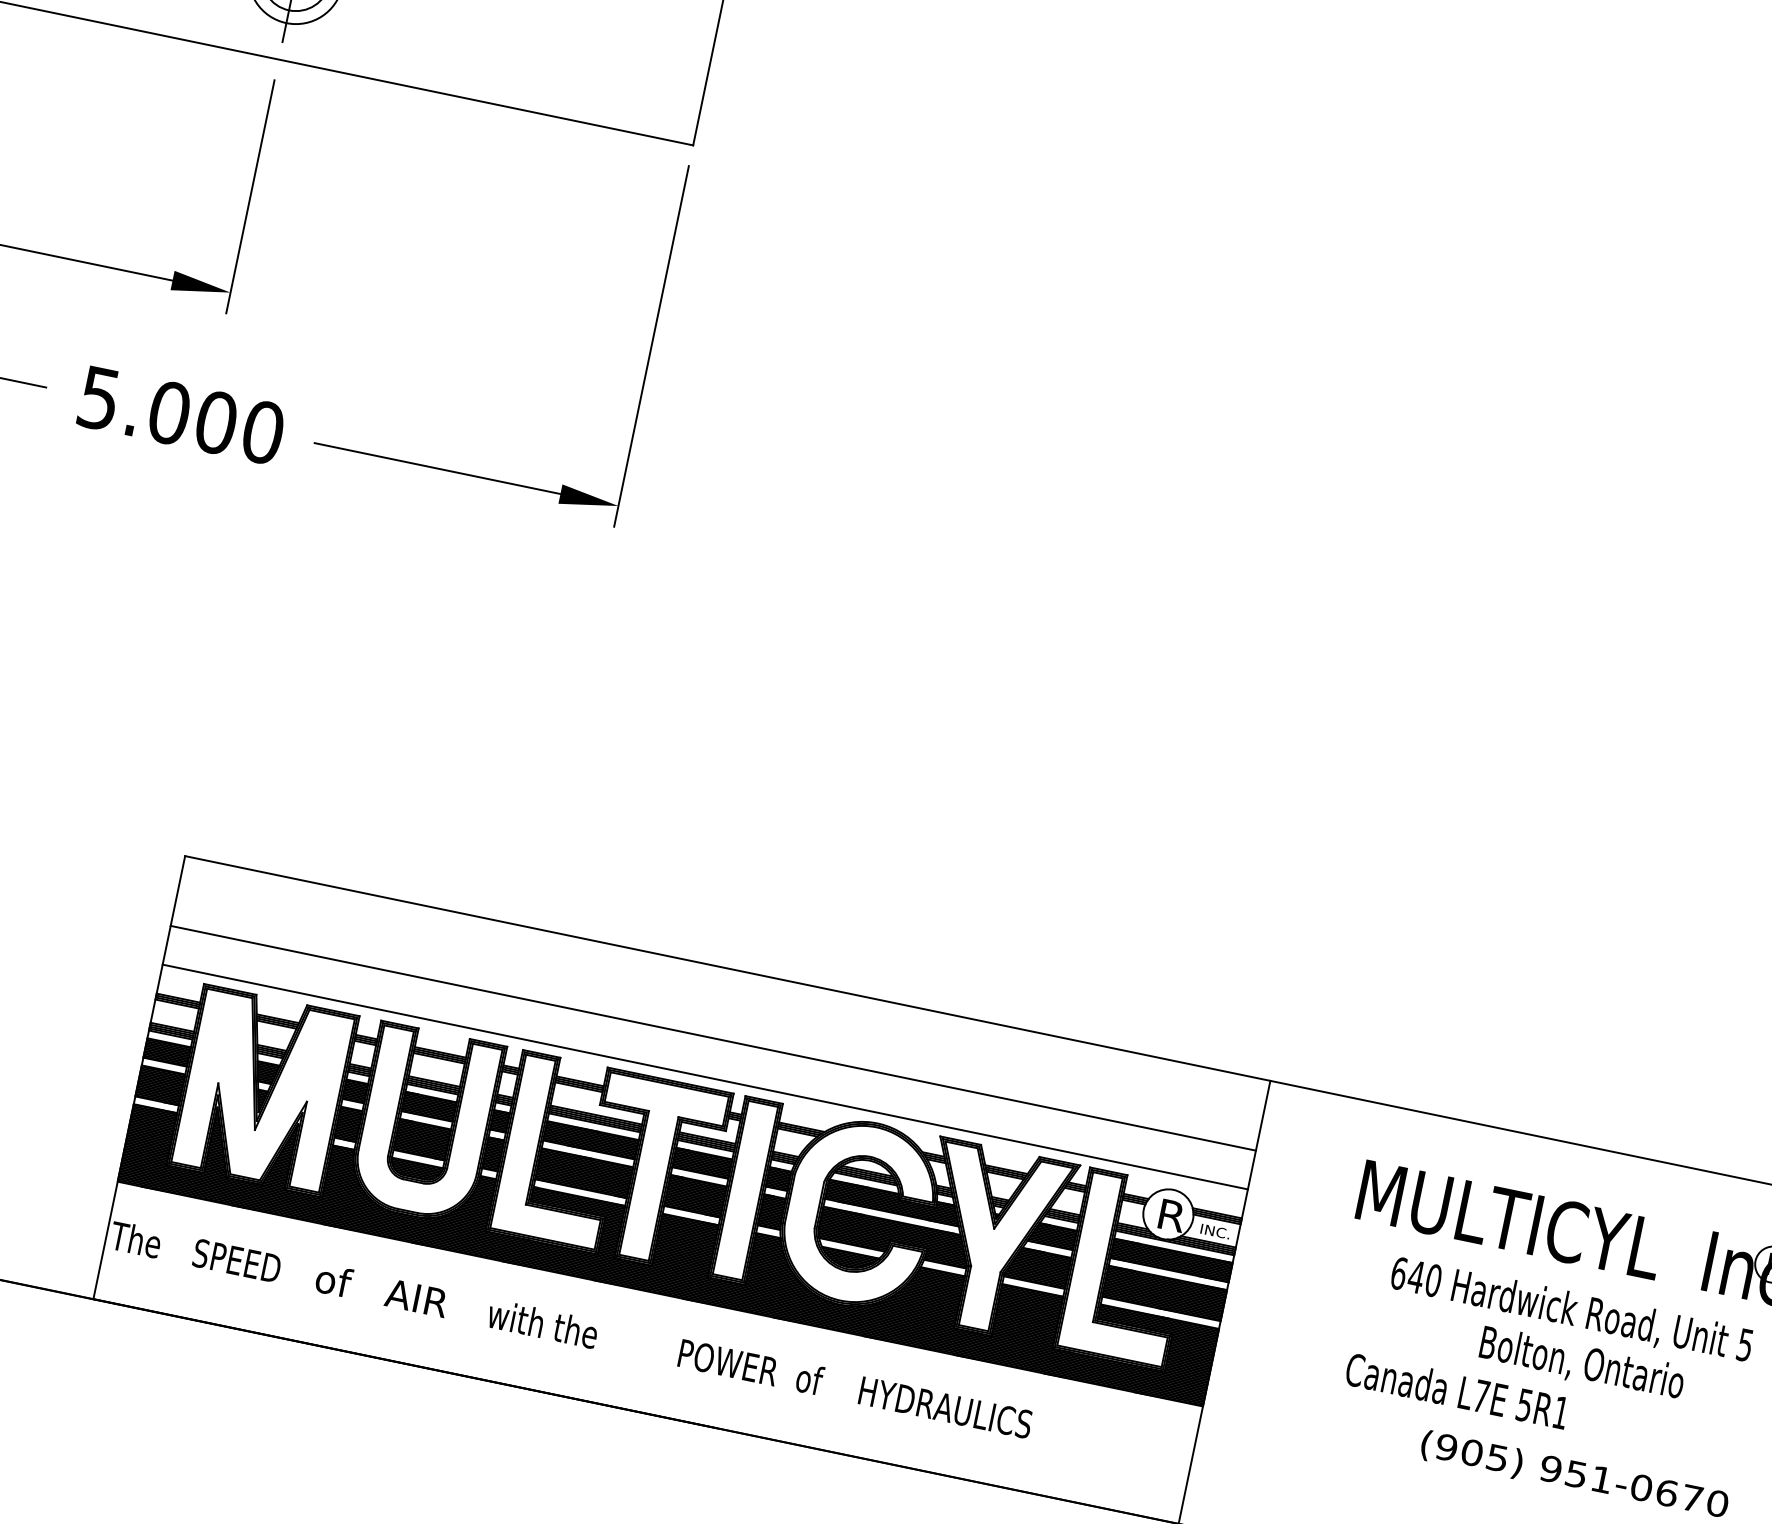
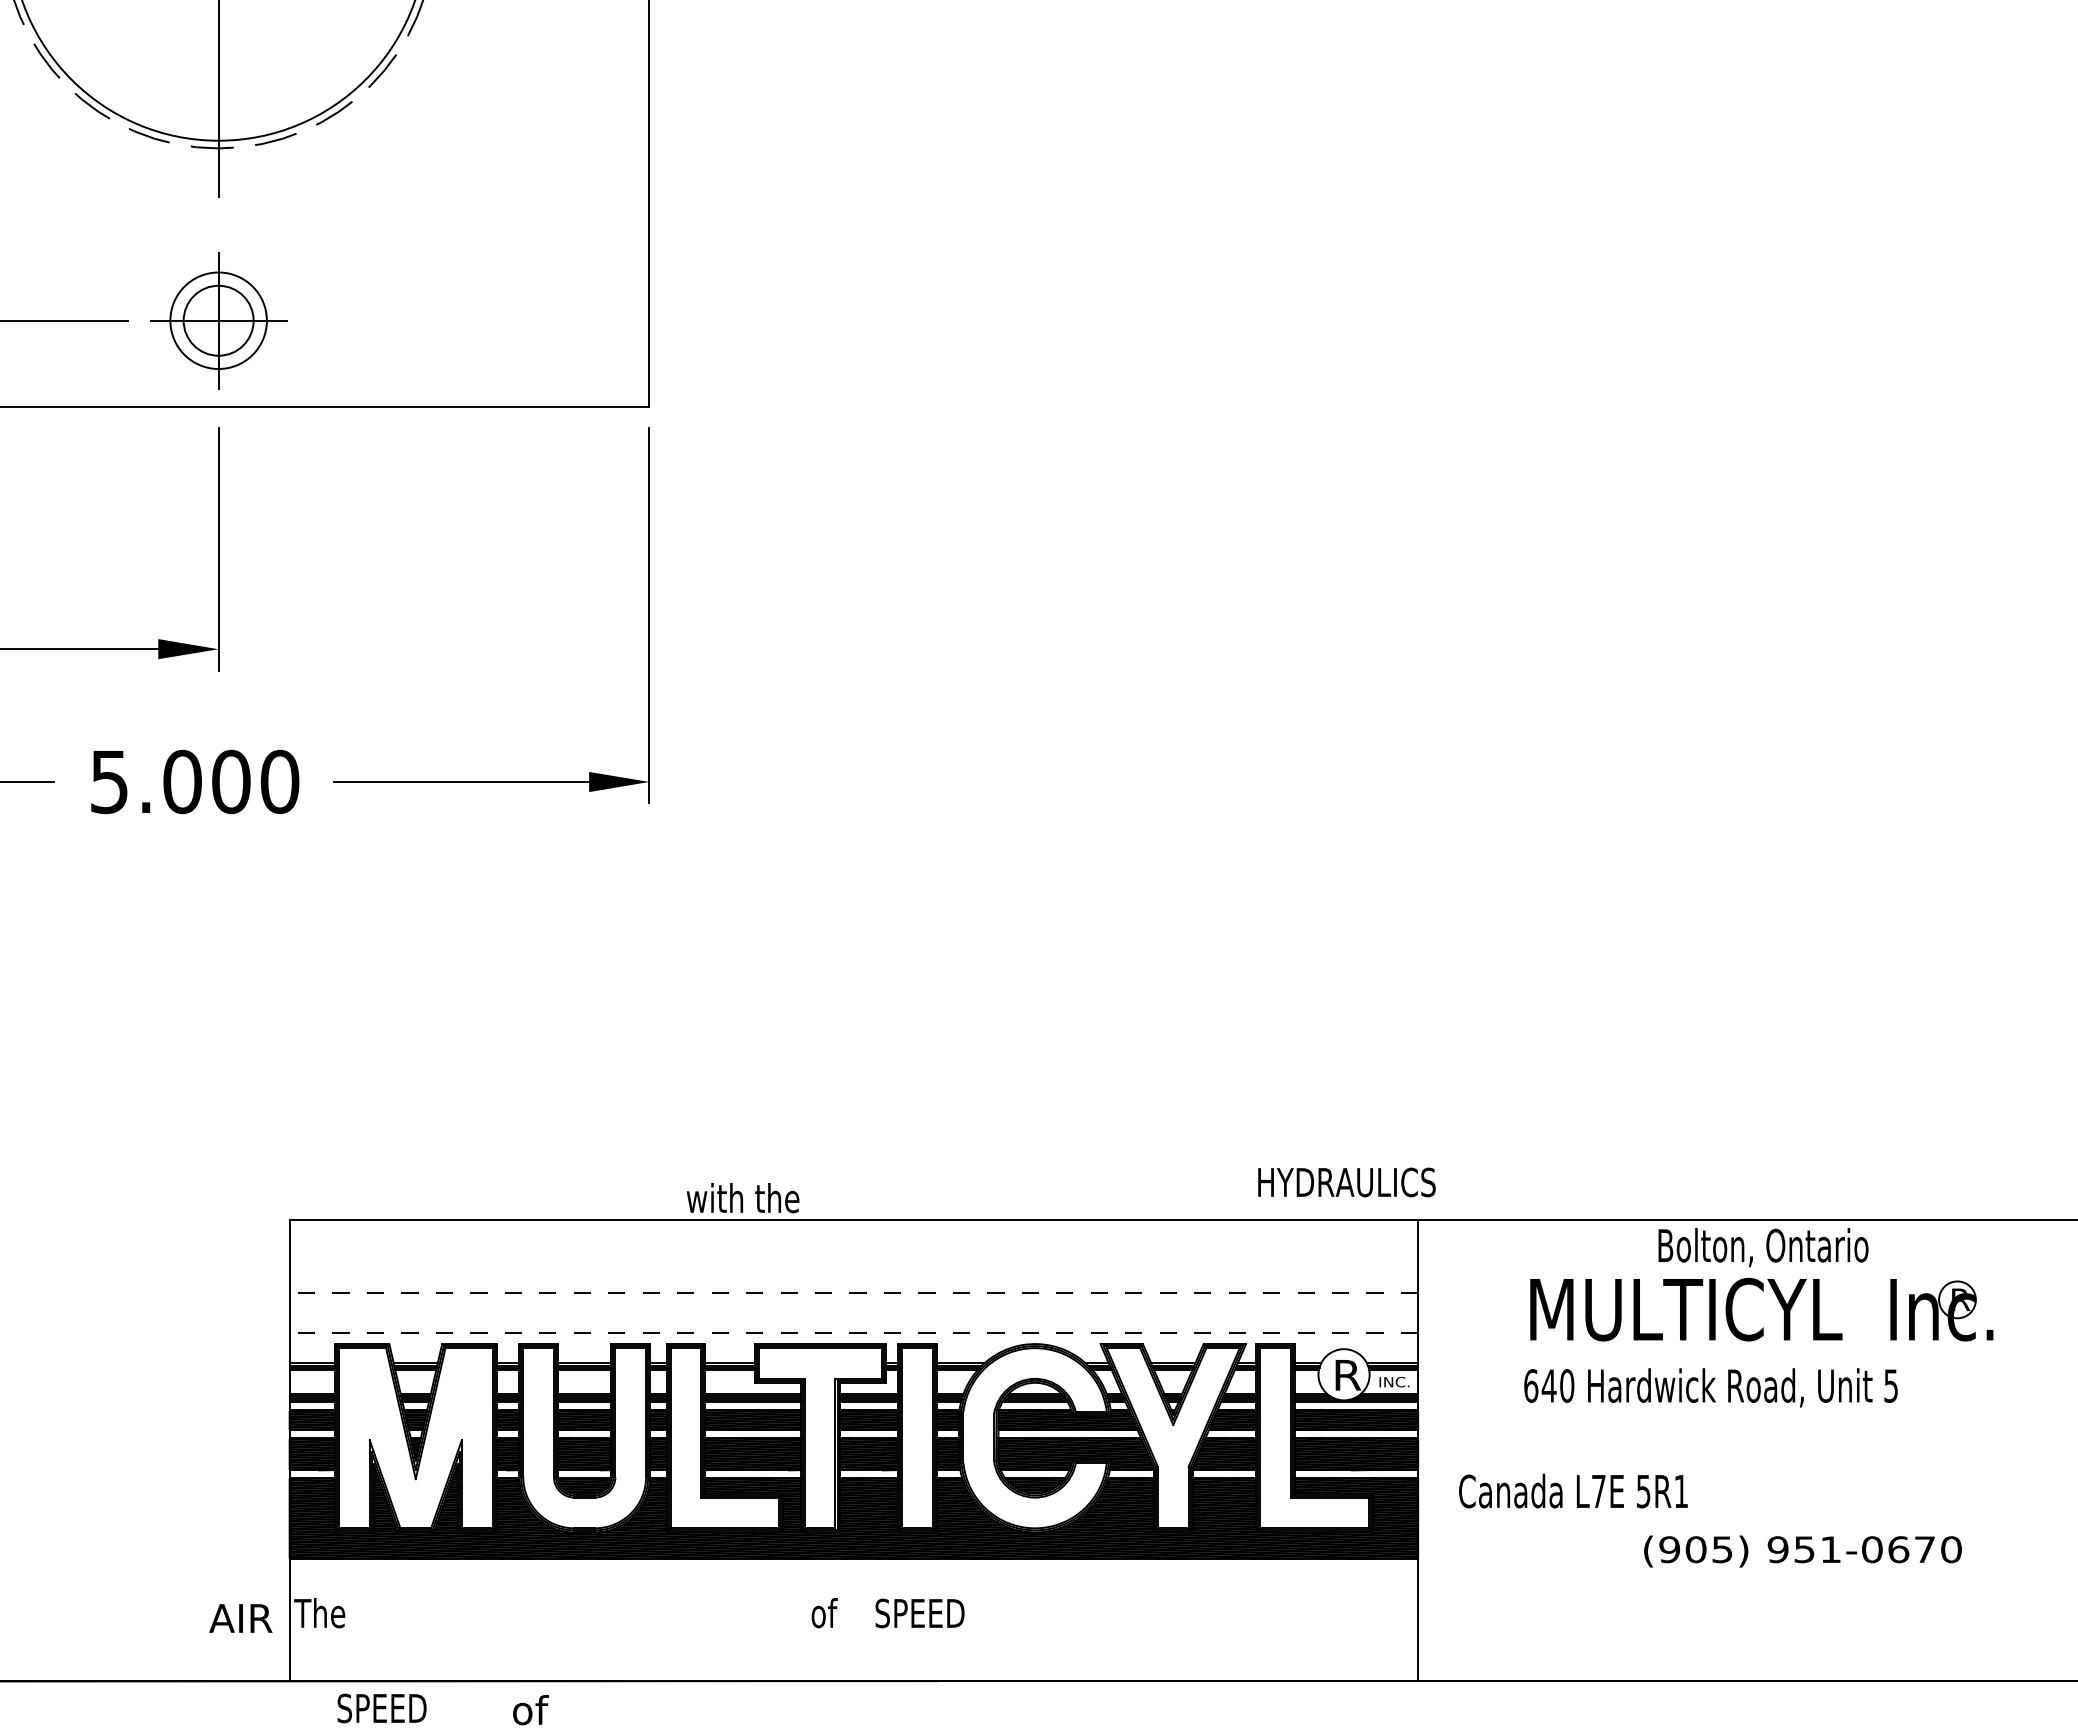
line: (712, 1038) -> (853, 1293), solid -> dashed
line: (704, 1077) -> (853, 1333), solid -> dashed
text: (236, 1260) -> (381, 1708), moved
text: (333, 1281) -> (530, 1710), moved
text: (416, 1298) -> (240, 1618), moved
text: (1571, 1310) -> (1710, 1387), moved
text: (542, 1324) -> (742, 1198), moved
text: (723, 1361) -> (930, 1613), POWER -> SPEED
text: (1582, 1364) -> (1763, 1247), moved
text: (809, 1379) -> (824, 1613), moved
text: (1457, 1390) -> (1573, 1490), moved
text: (945, 1407) -> (1346, 1182), moved

